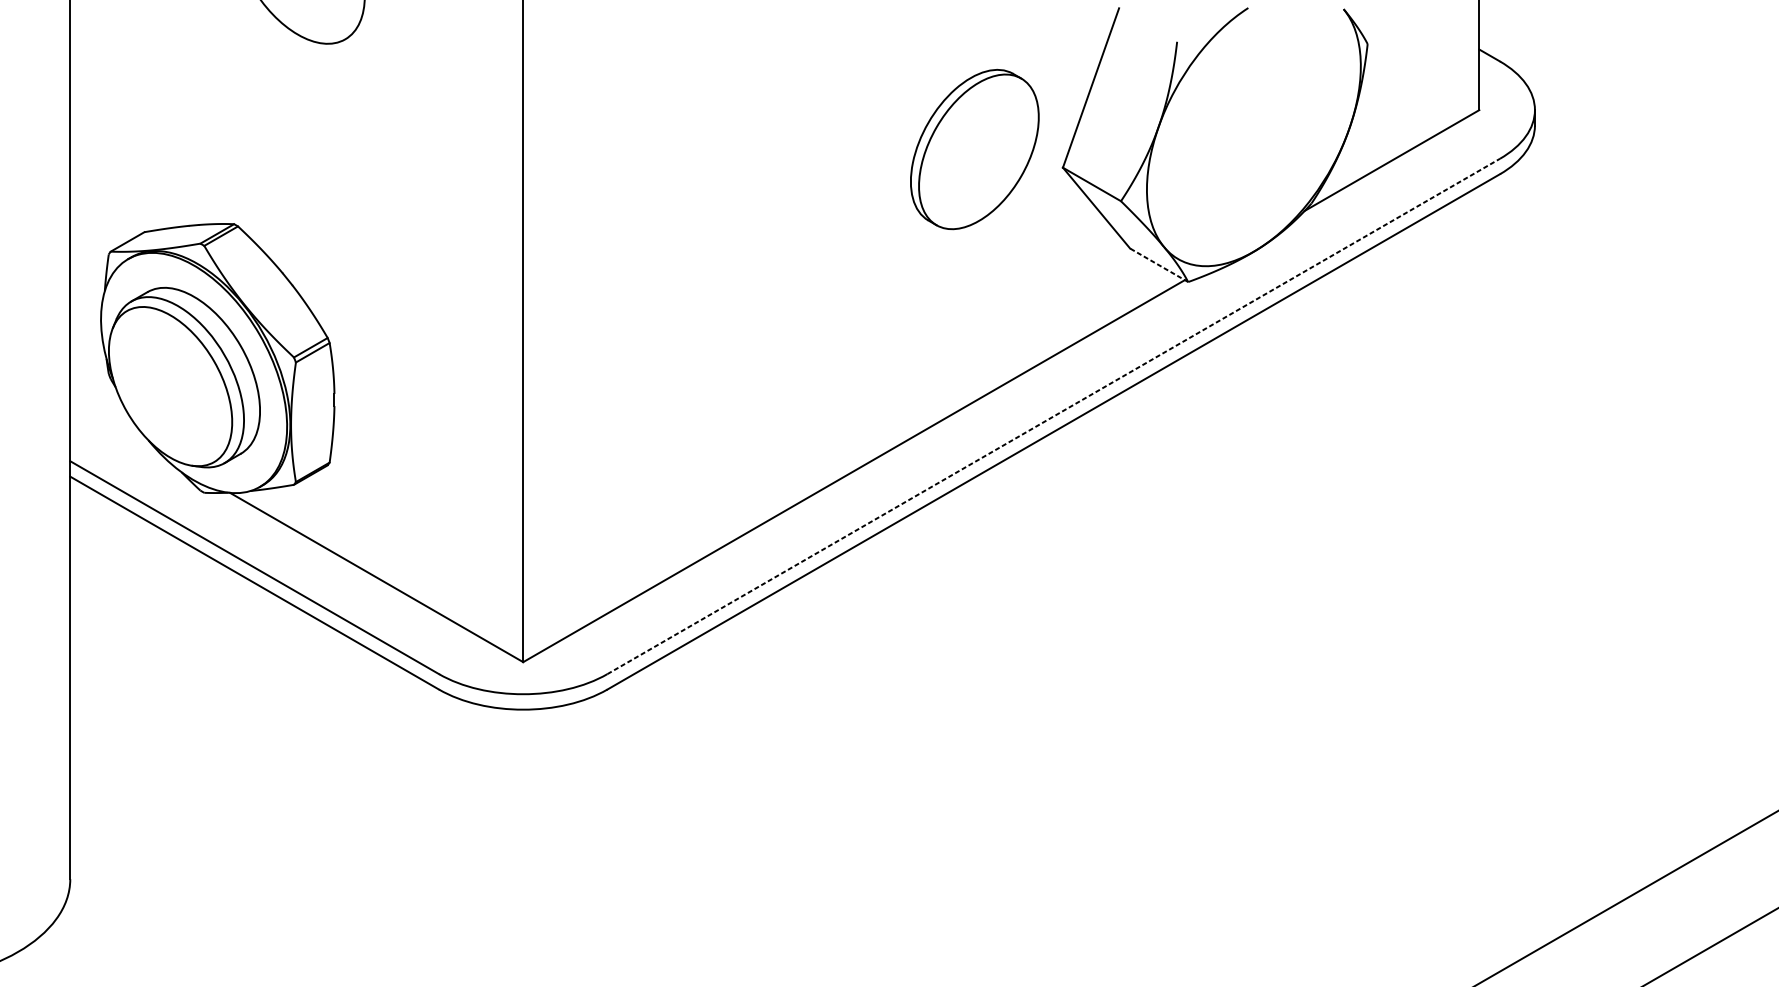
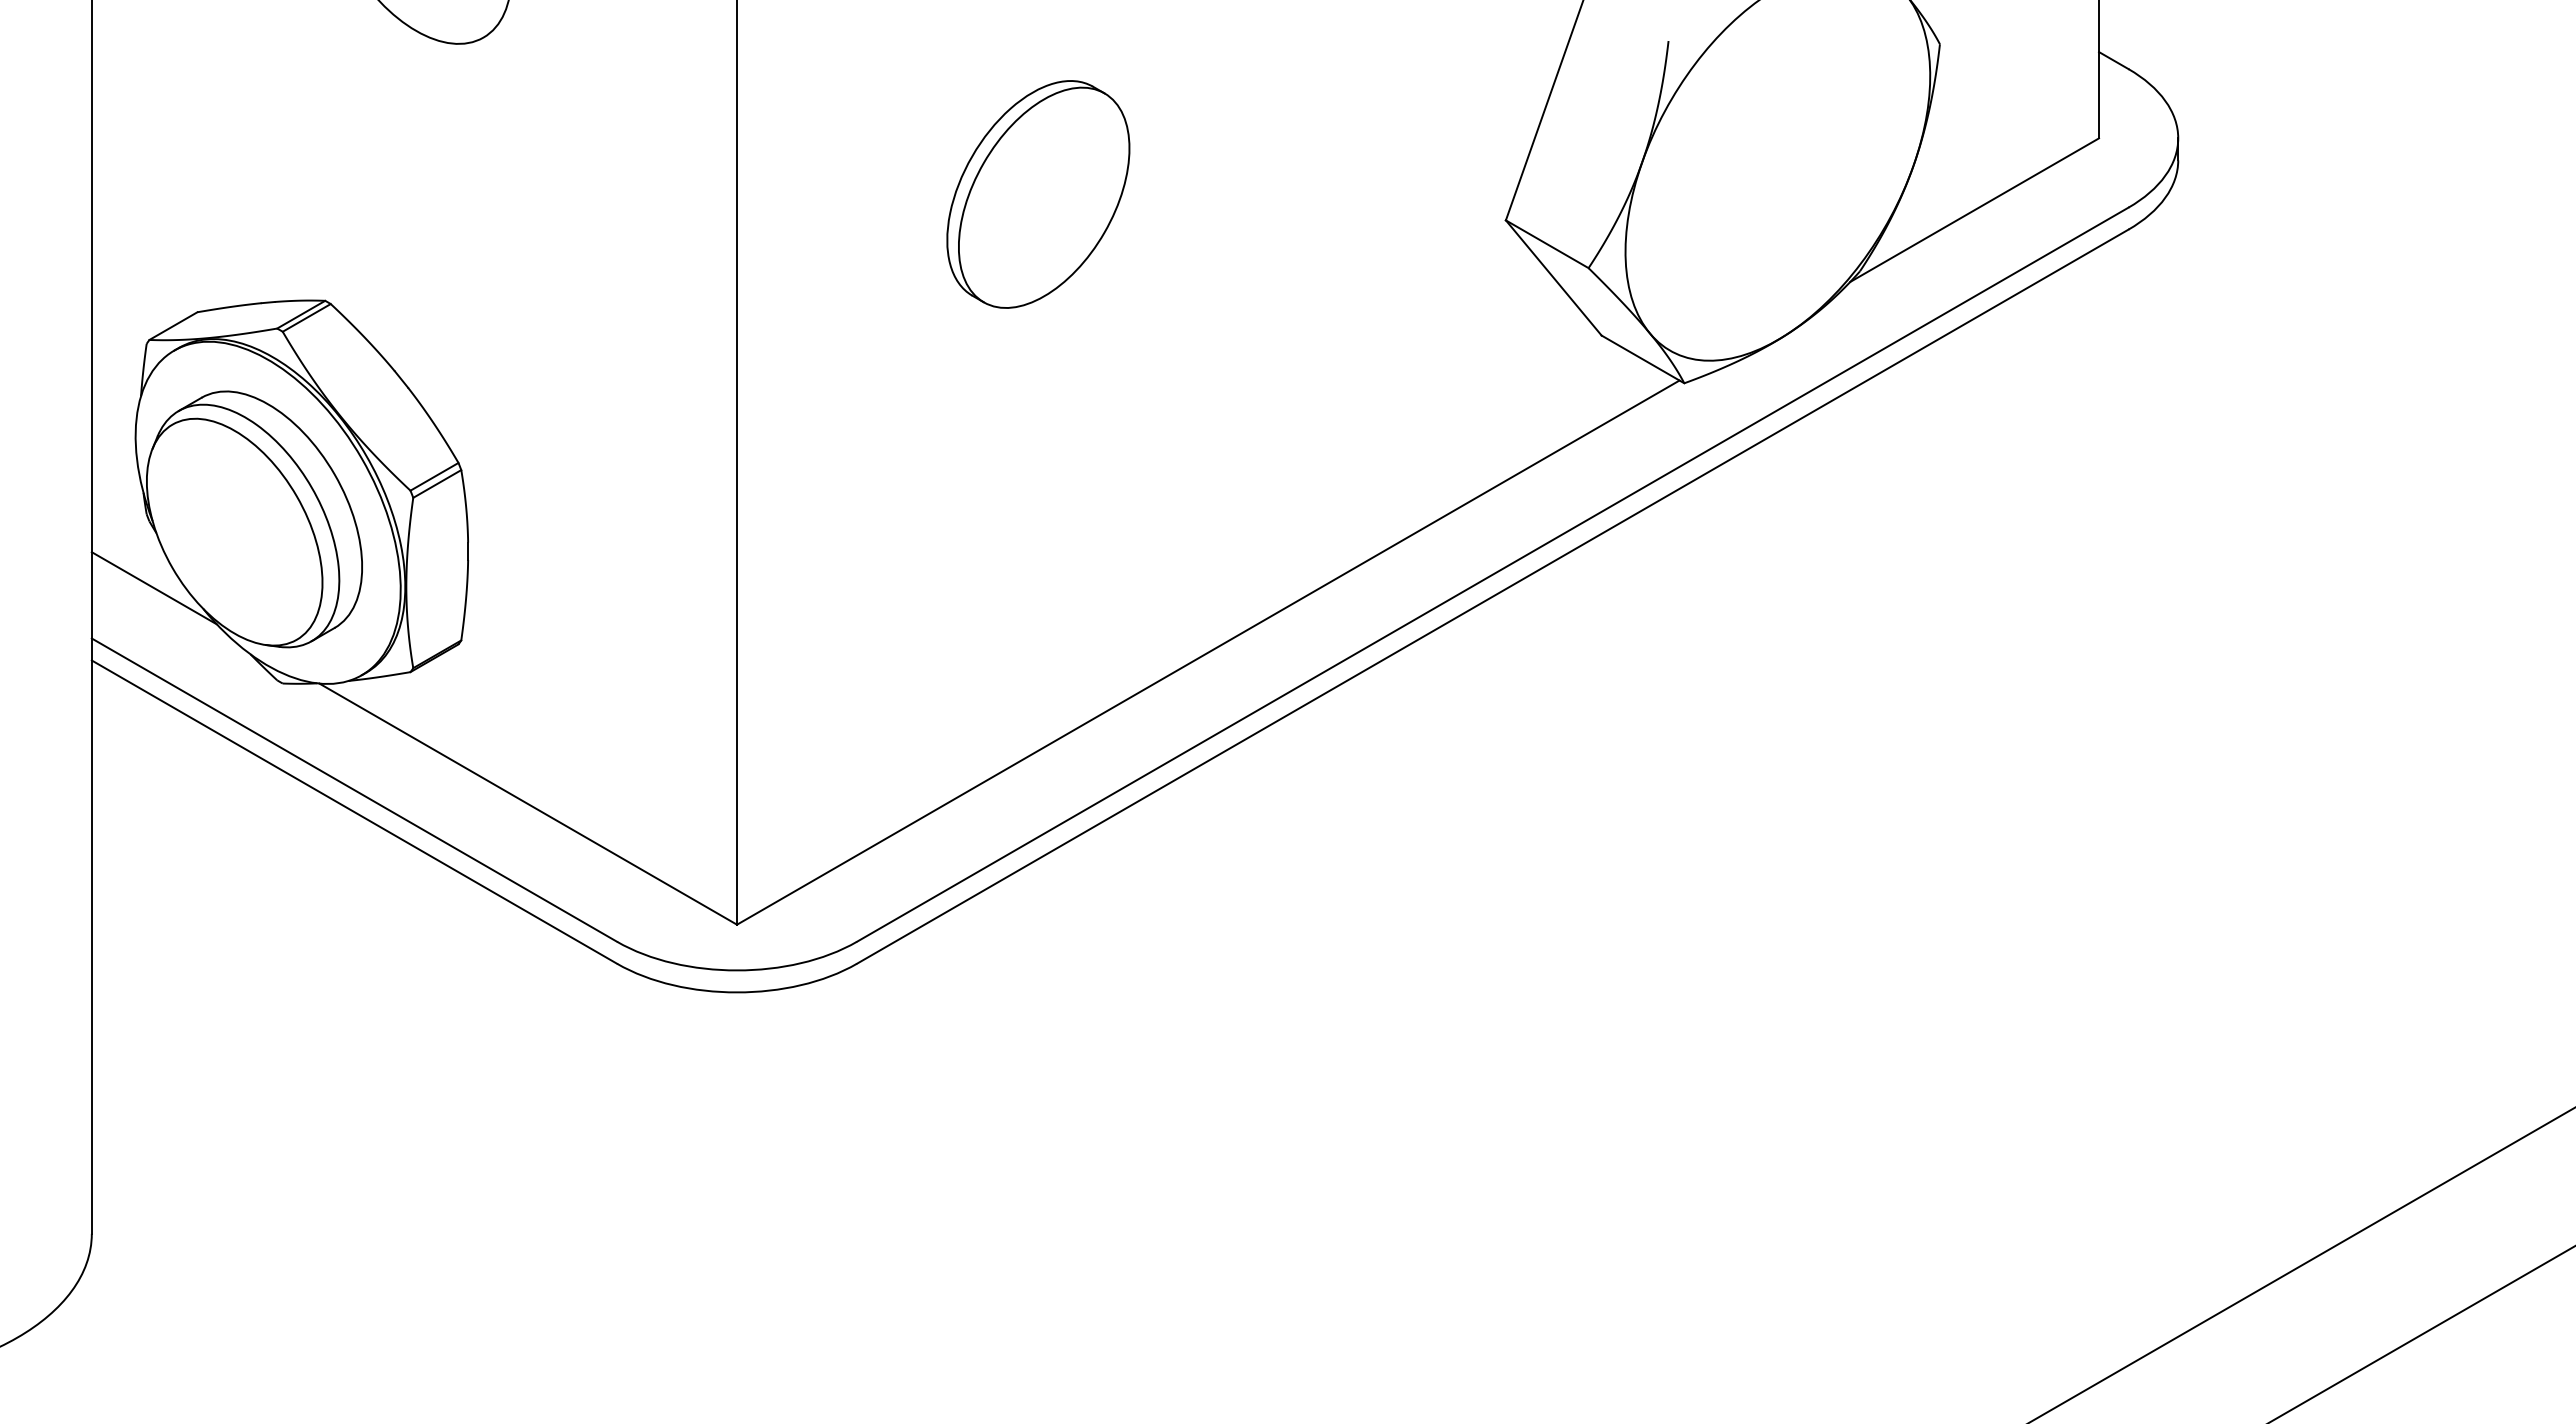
part: (974, 149) -> (1038, 194), moved
line: (1158, 265) -> (1642, 359), dashed -> solid
line: (1054, 416) -> (1493, 574), dashed -> solid
line: (114, 426) -> (154, 588), added

